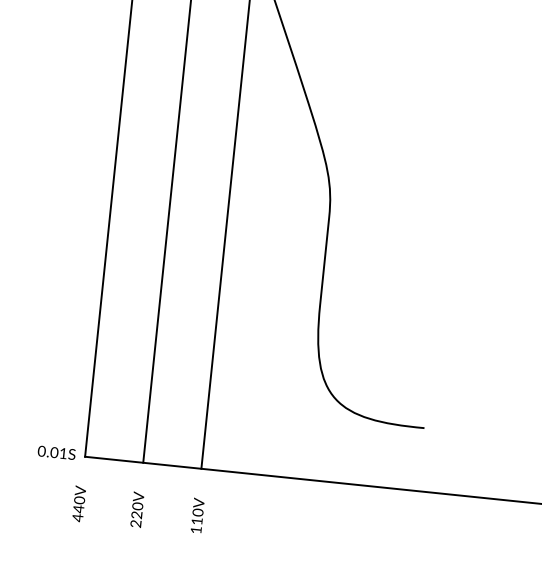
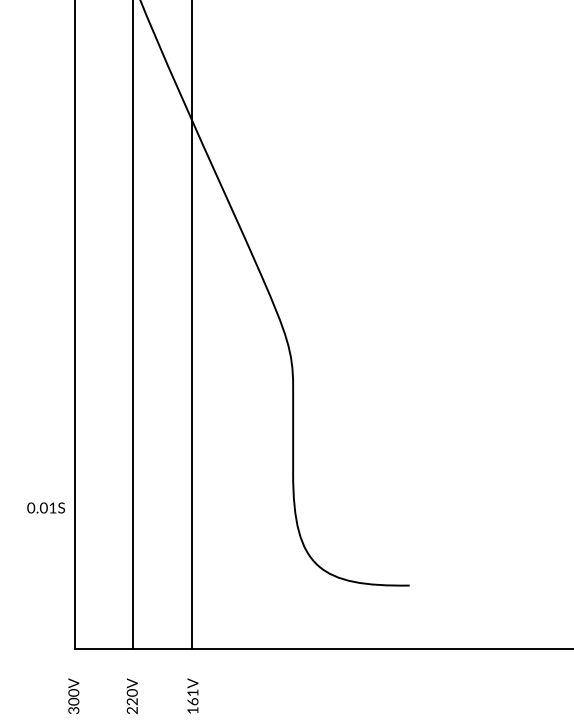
text: (56, 452) -> (45, 507), moved
text: (78, 512) -> (73, 705), 440V -> 300V
text: (197, 517) -> (192, 697), 110V -> 161V

